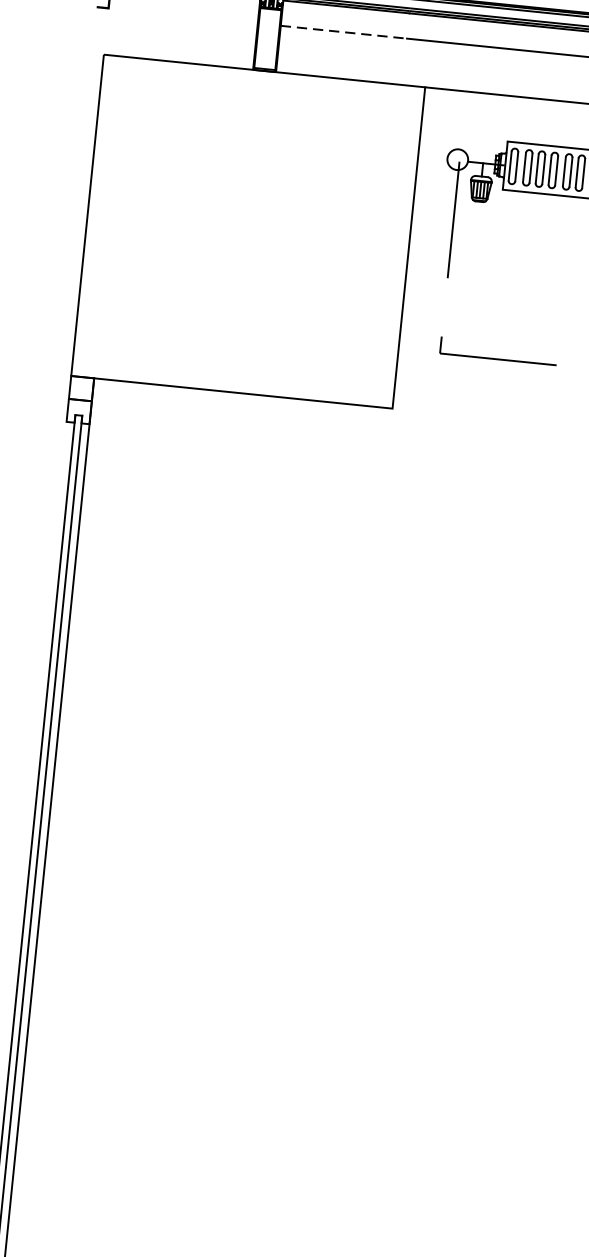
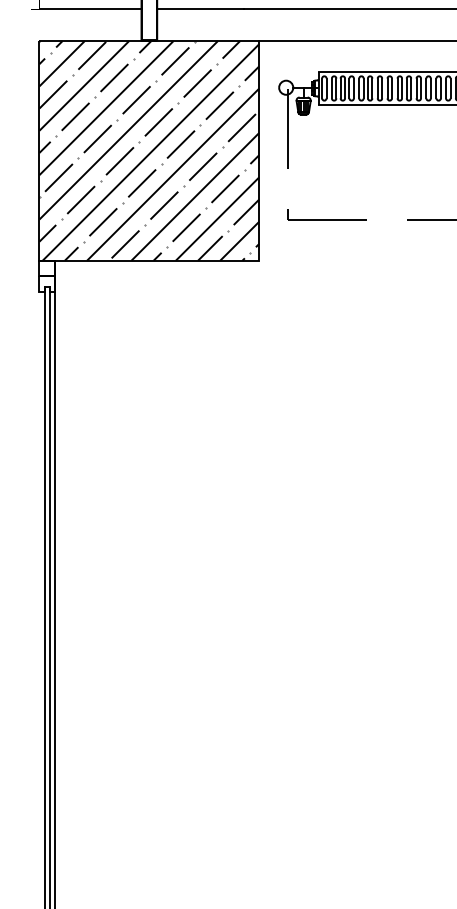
line: (183, 16) -> (90, 9), added
line: (344, 32) -> (200, 9), dashed -> solid
hatch: (248, 231) -> (149, 150), added

